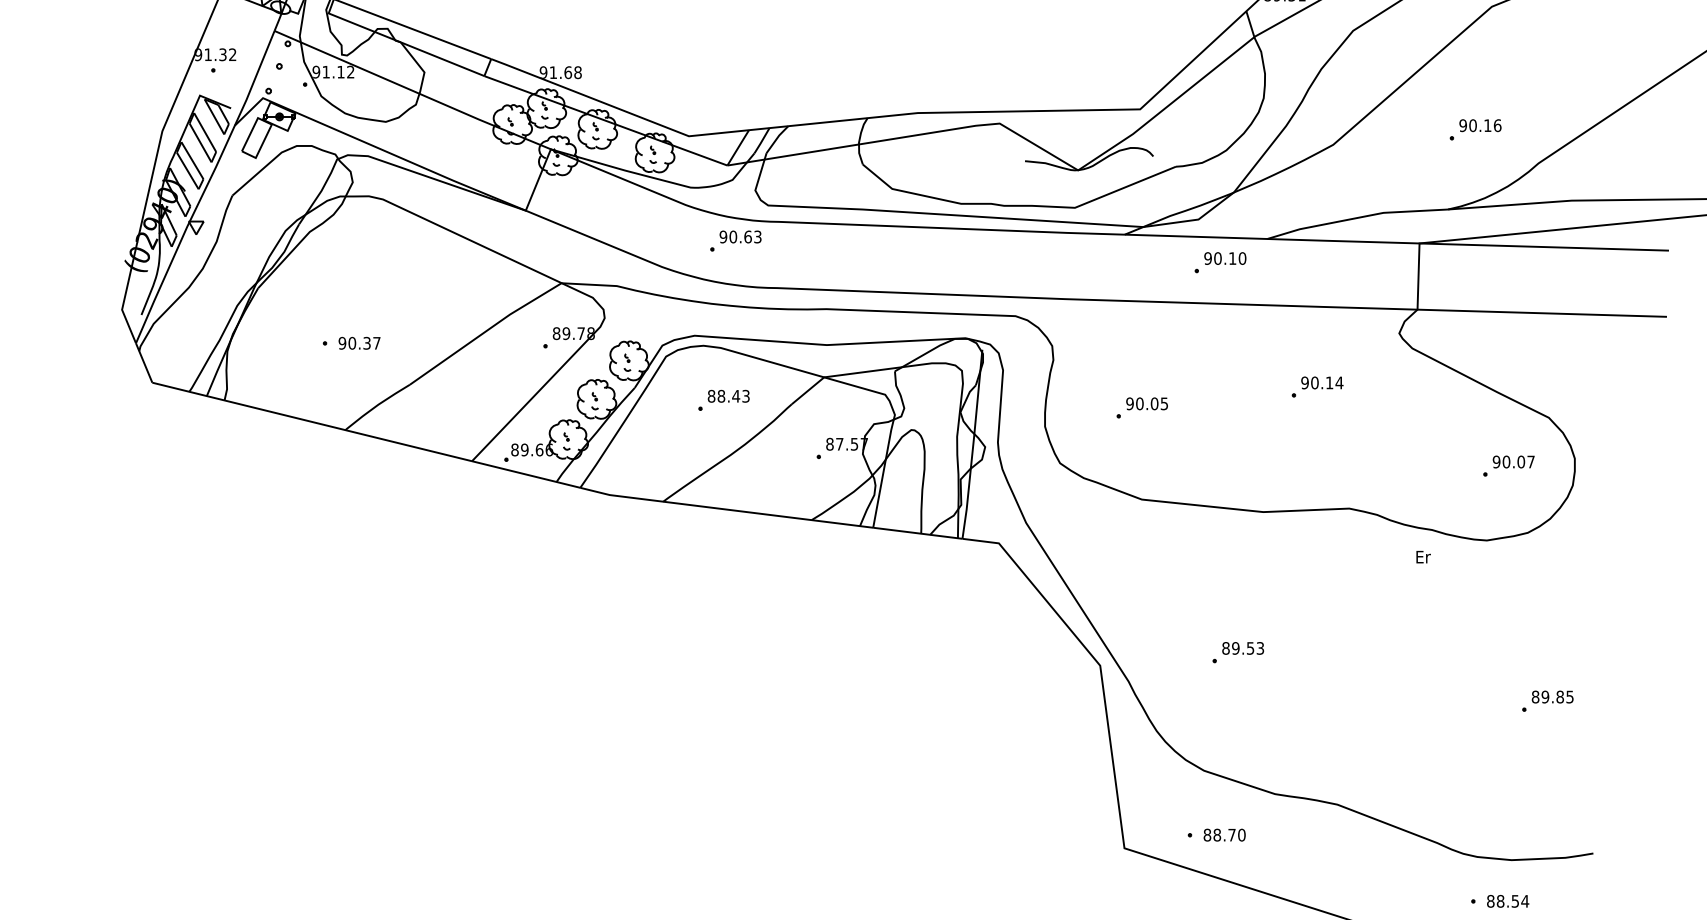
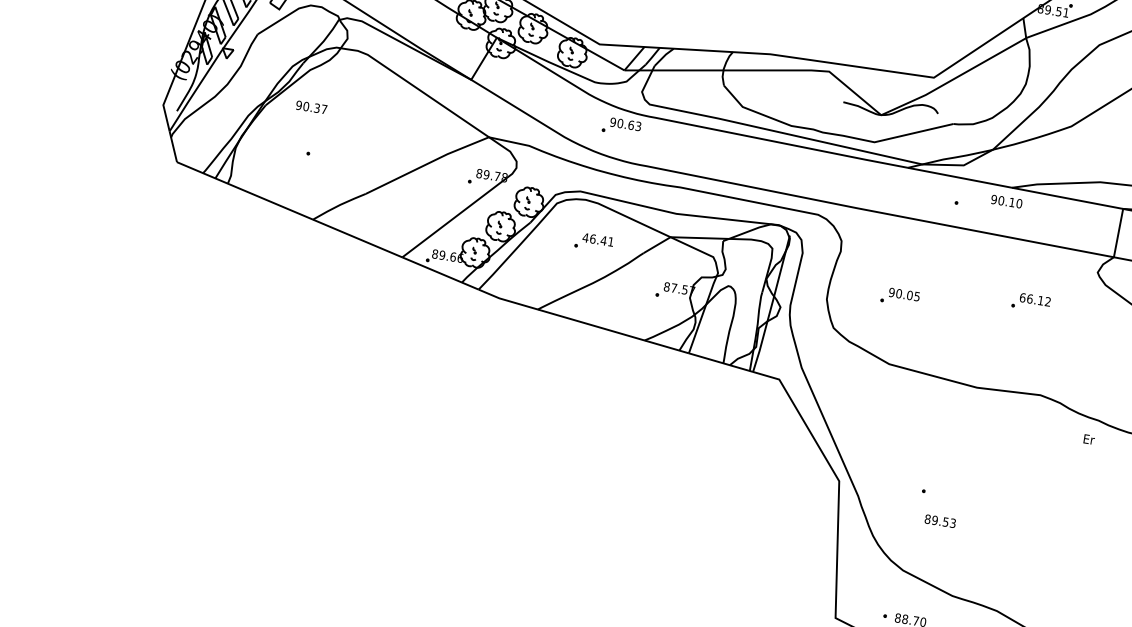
text: (1225, 258) -> (1006, 201), moved
text: (359, 342) -> (311, 106), moved
text: (1322, 382) -> (1035, 299), 90.14 -> 66.12
text: (728, 395) -> (598, 239), 88.43 -> 46.41
text: (1243, 648) -> (940, 521), moved

